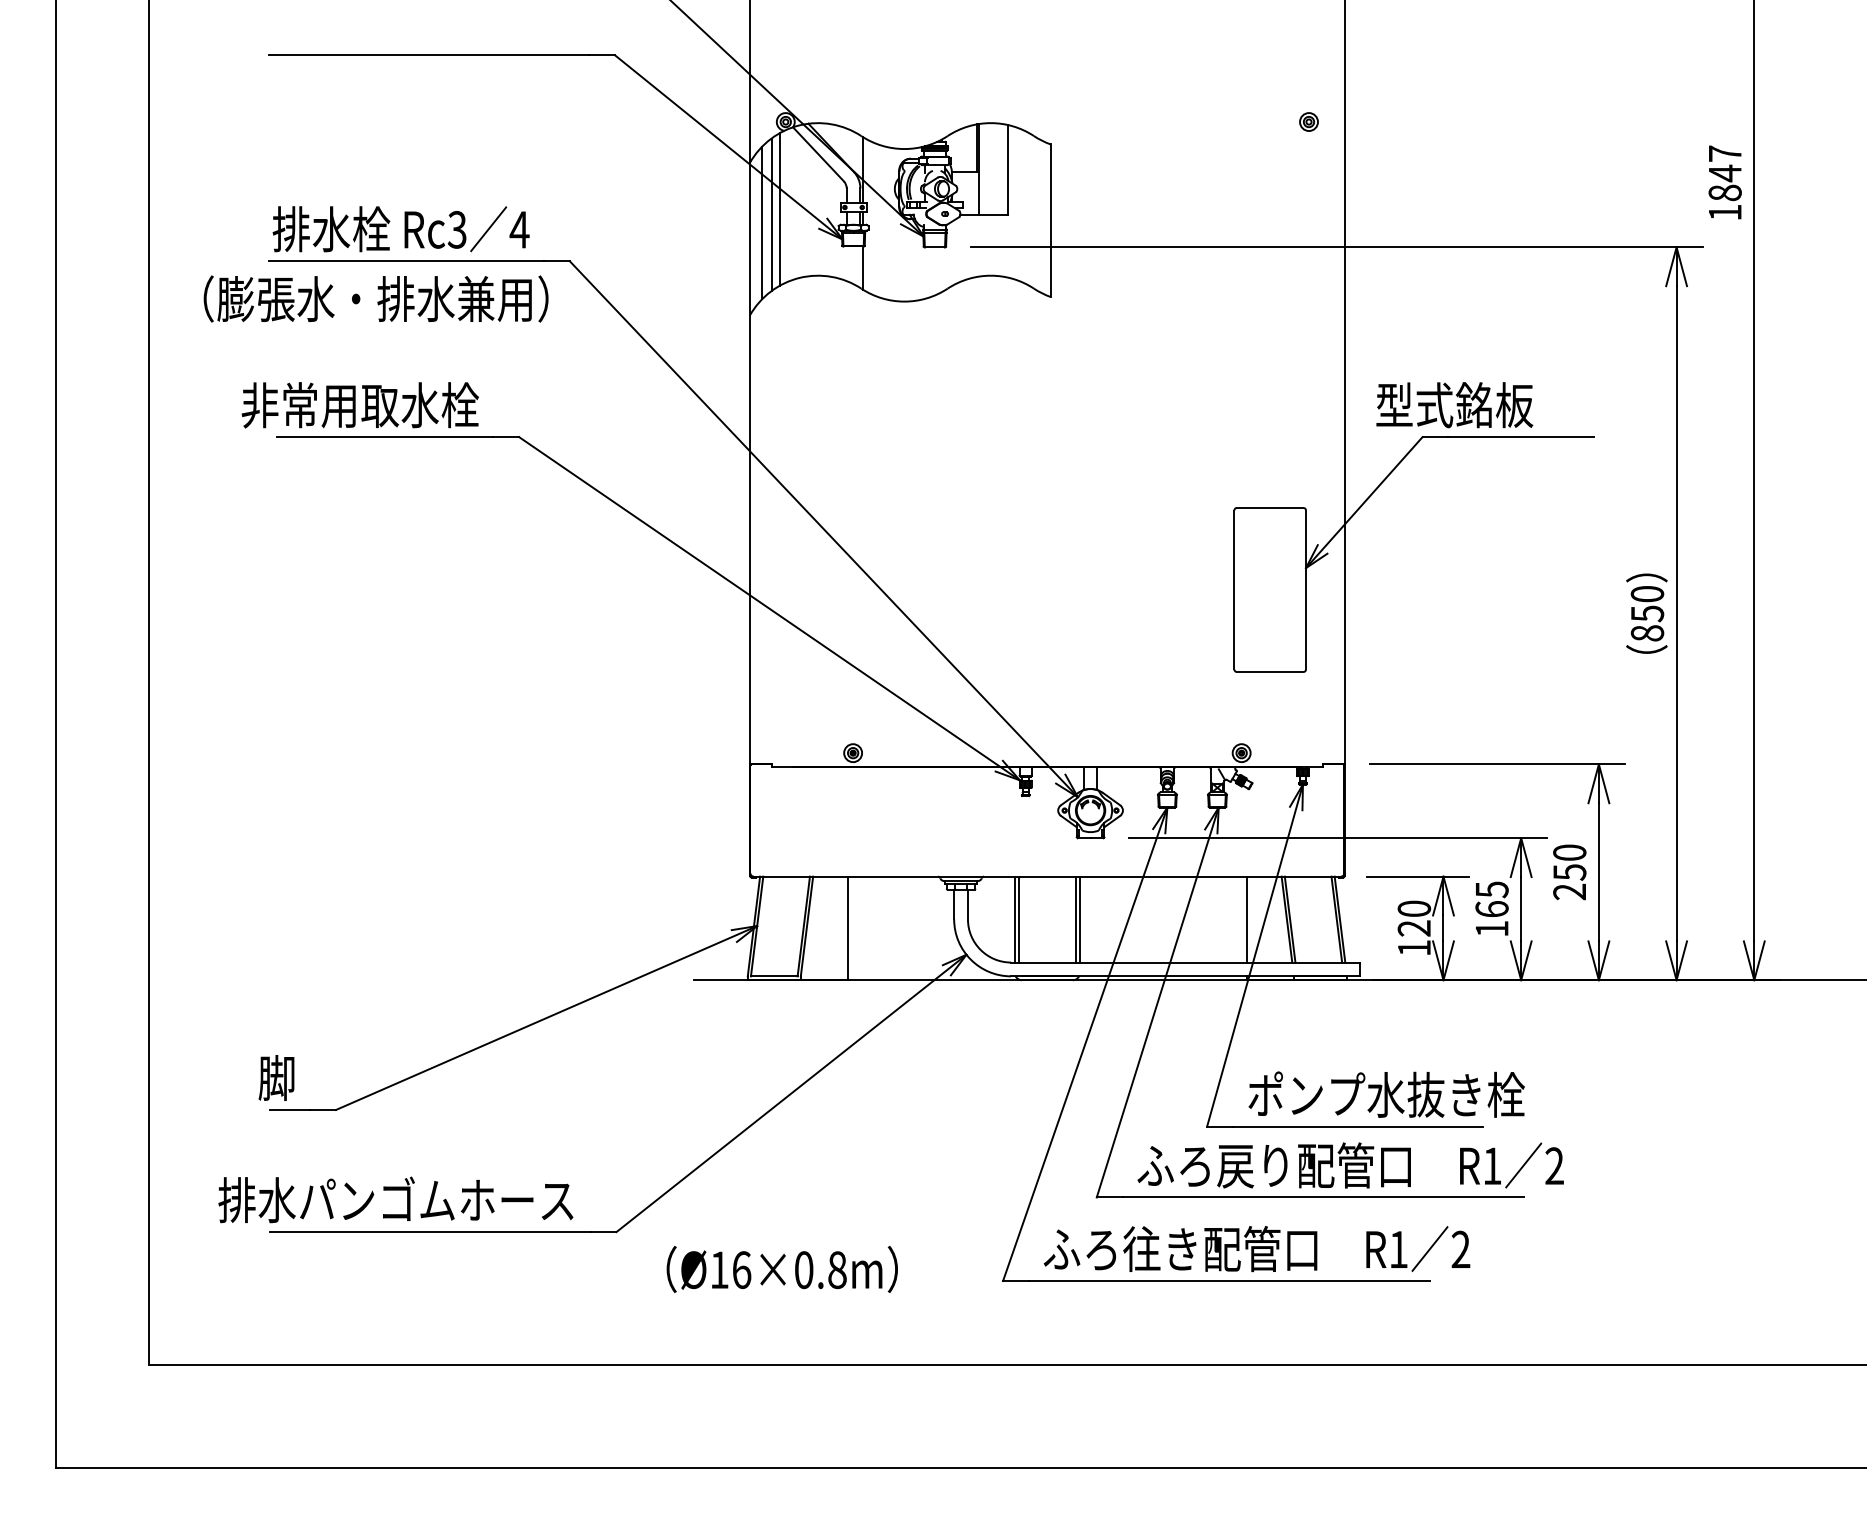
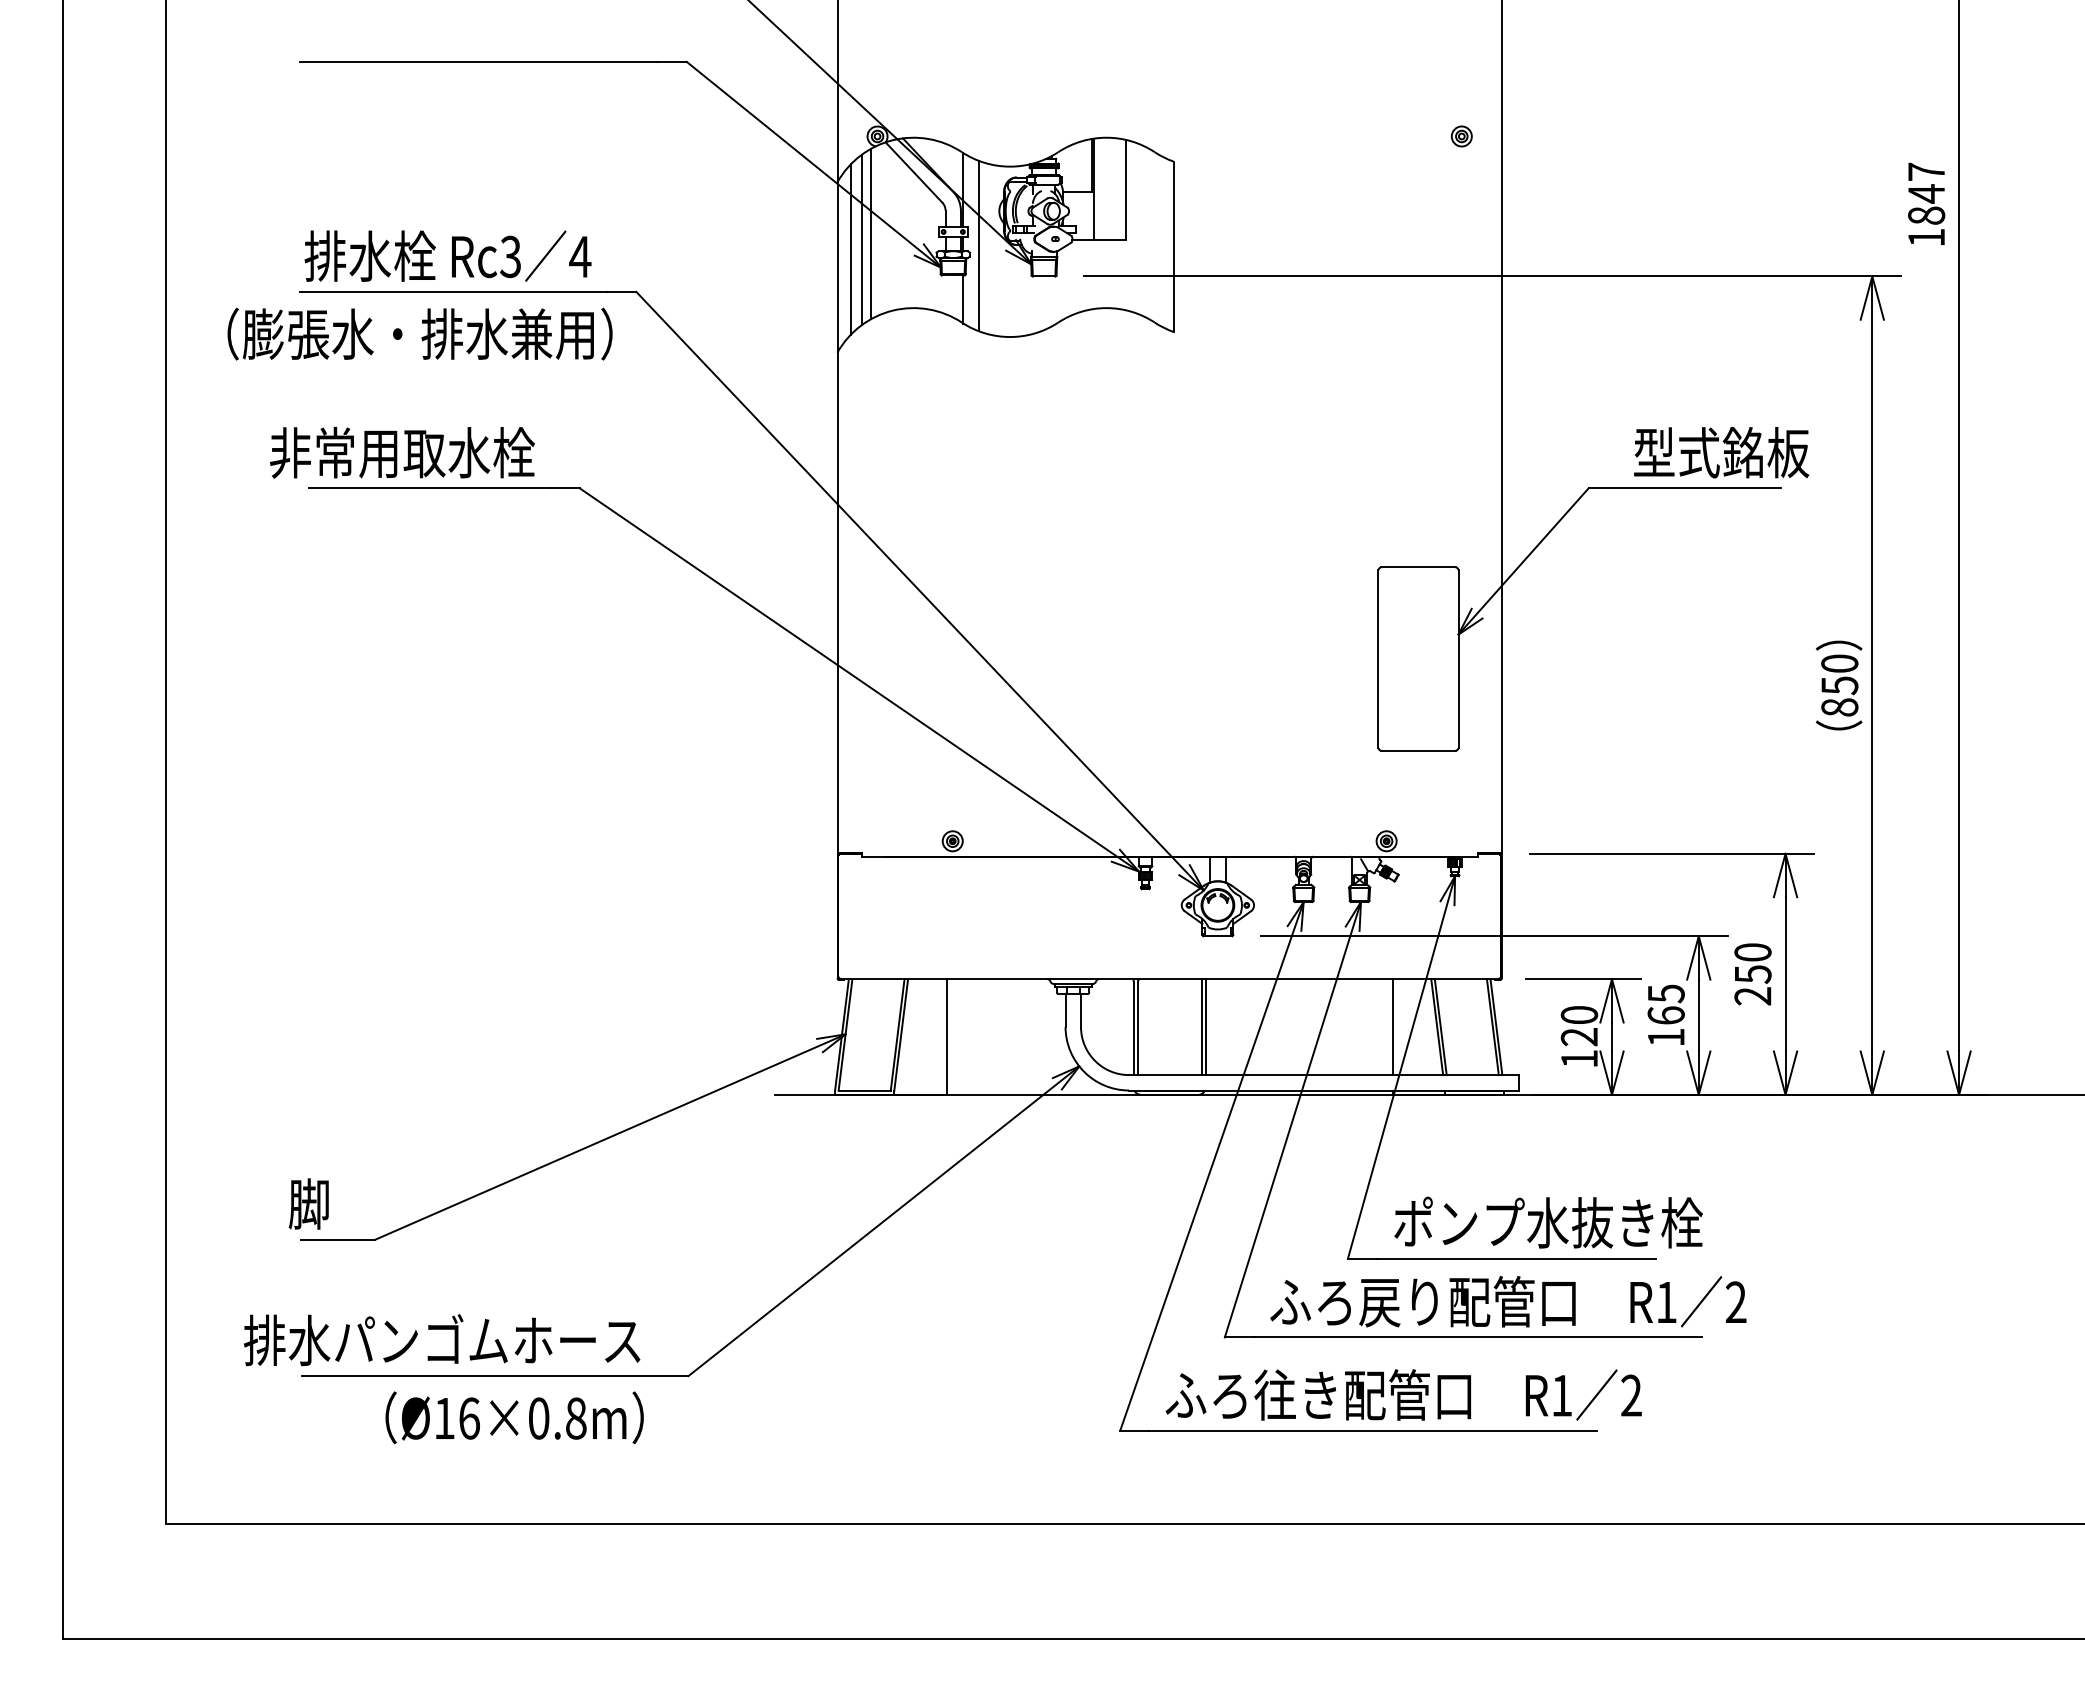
line: (876, 219) -> (978, 245), added
text: (1454, 405) -> (1721, 452), moved
text: (782, 1269) -> (514, 1417), moved

